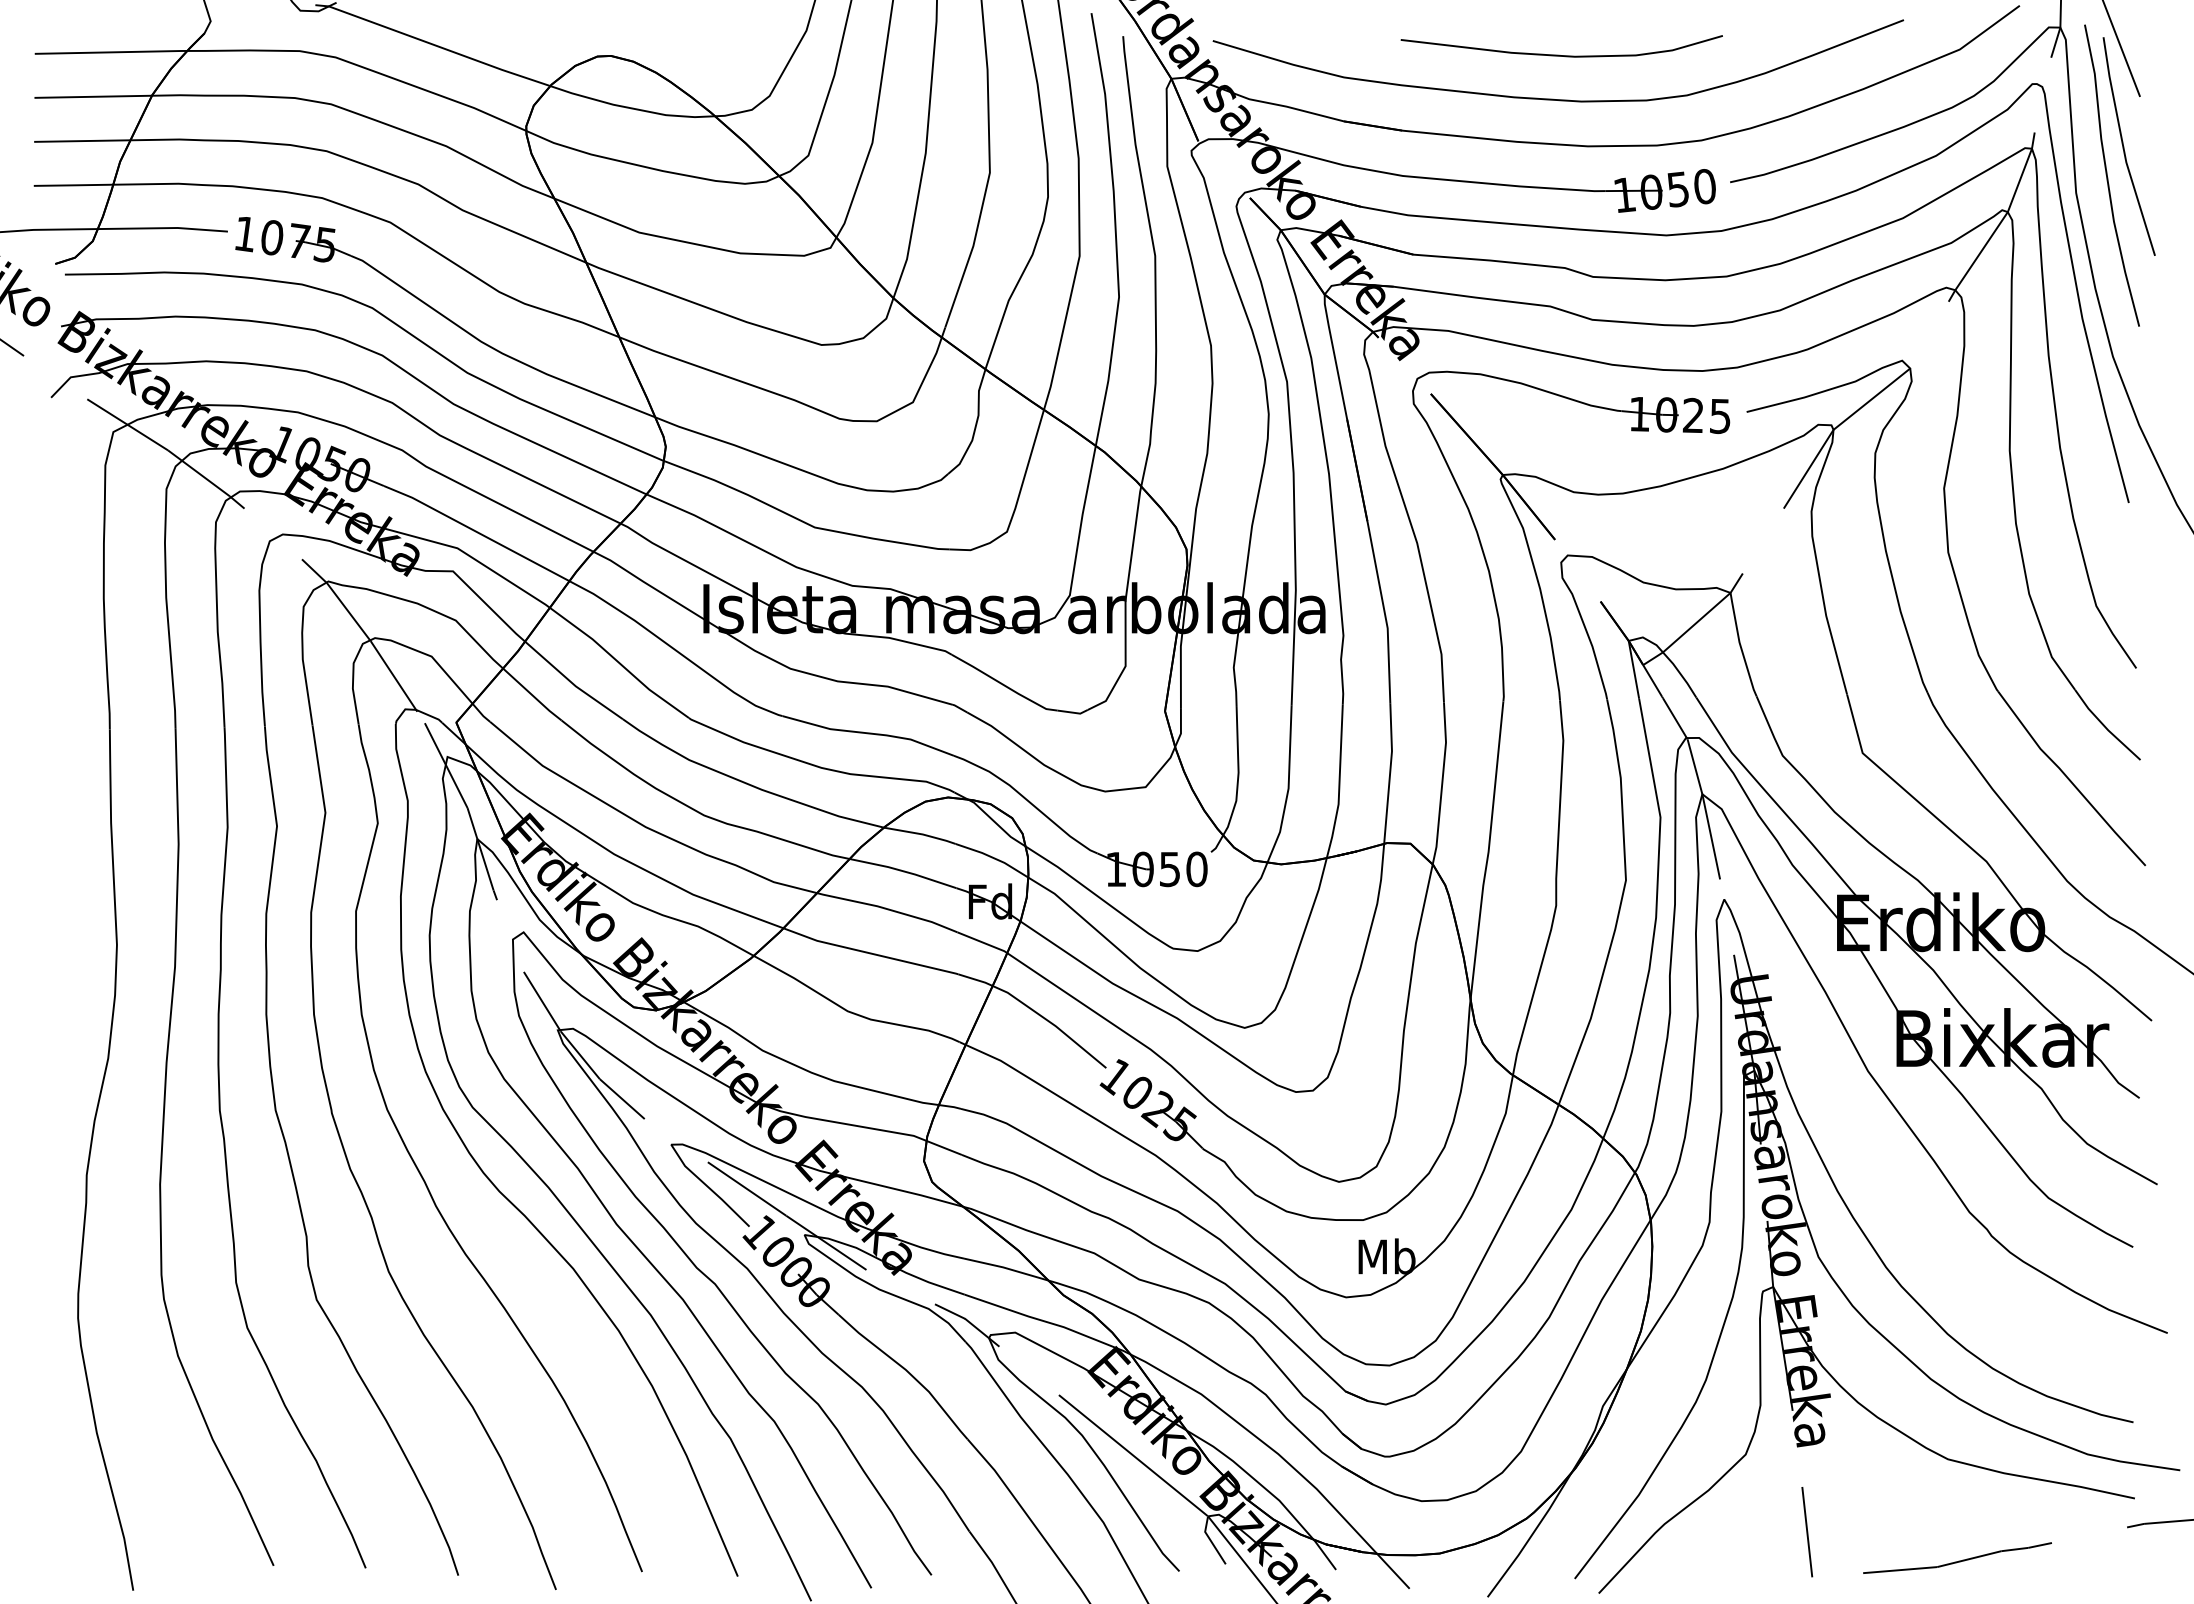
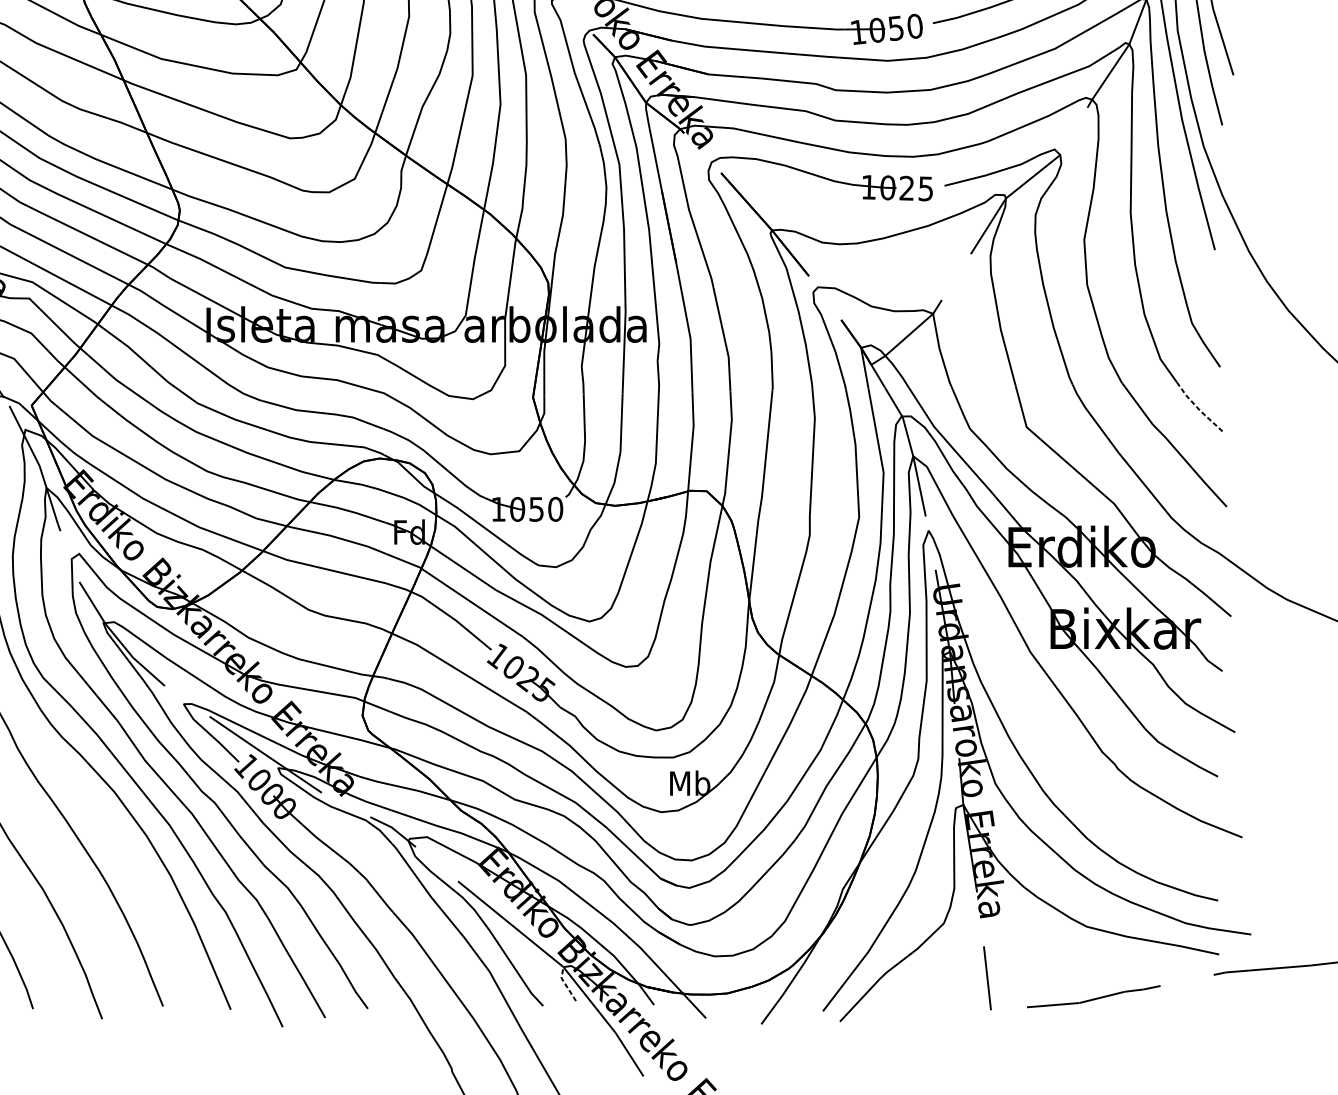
line: (2104, 726) -> (1197, 408), solid -> dashed
line: (1210, 1541) -> (565, 984), solid -> dashed

